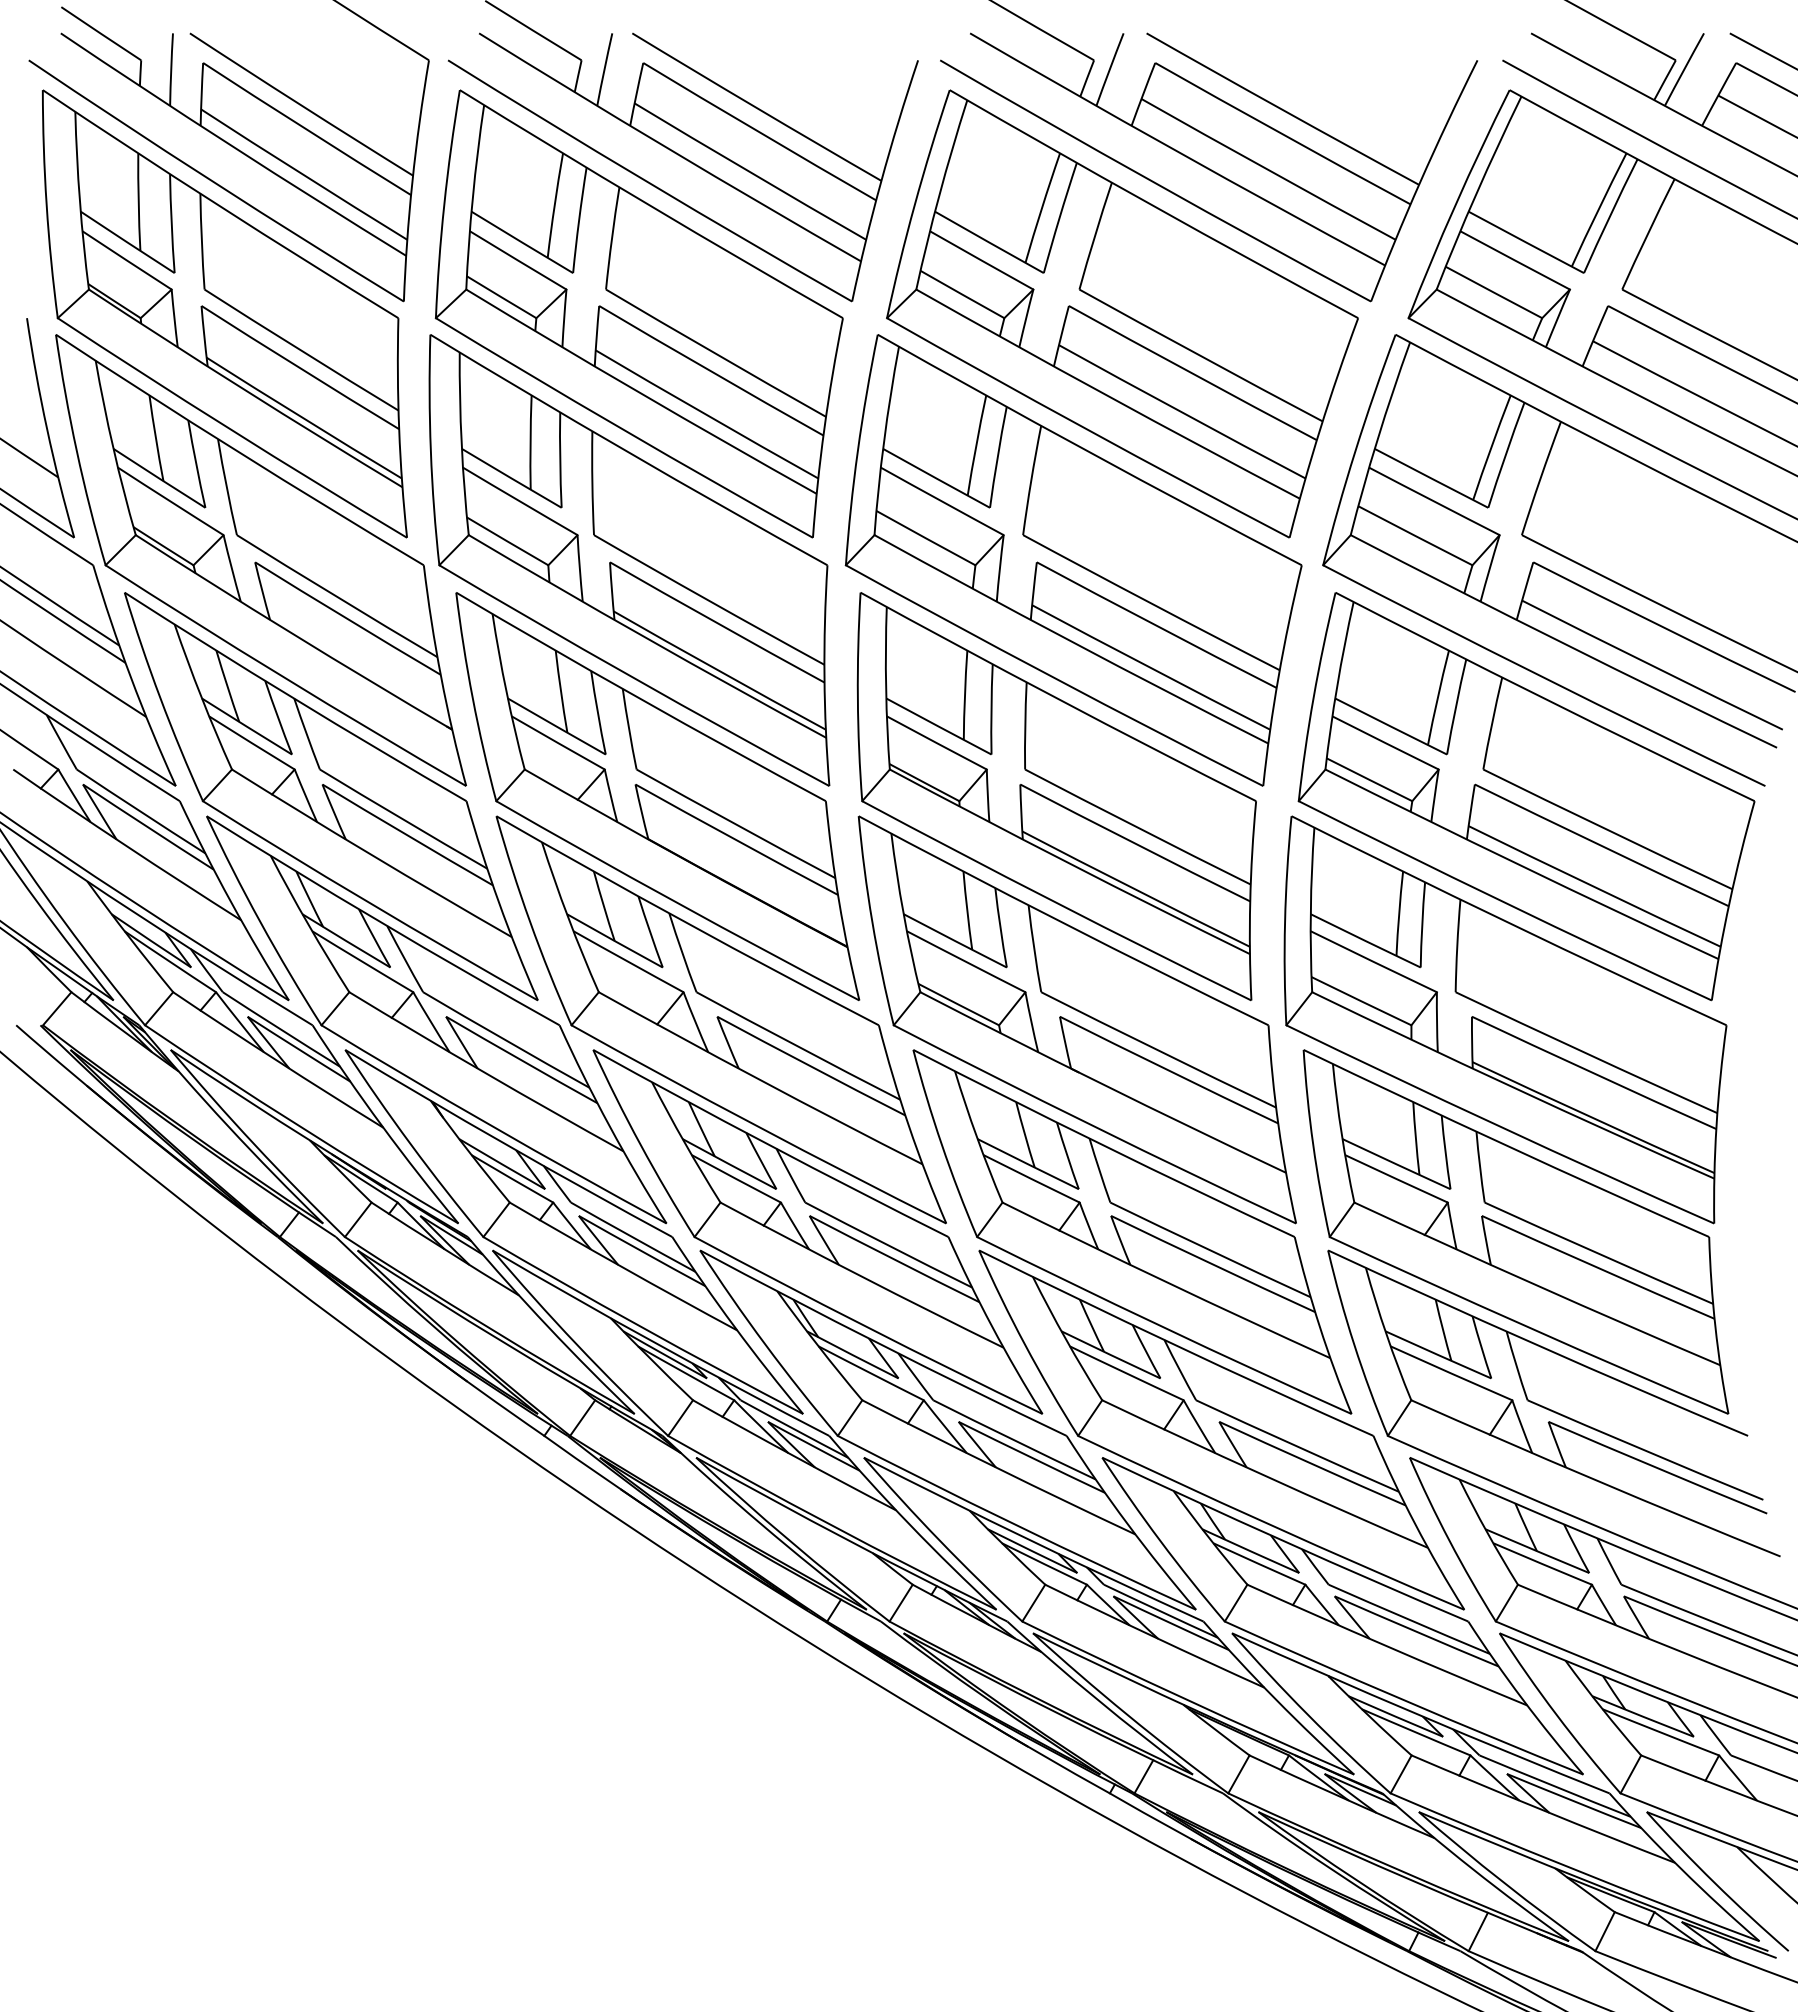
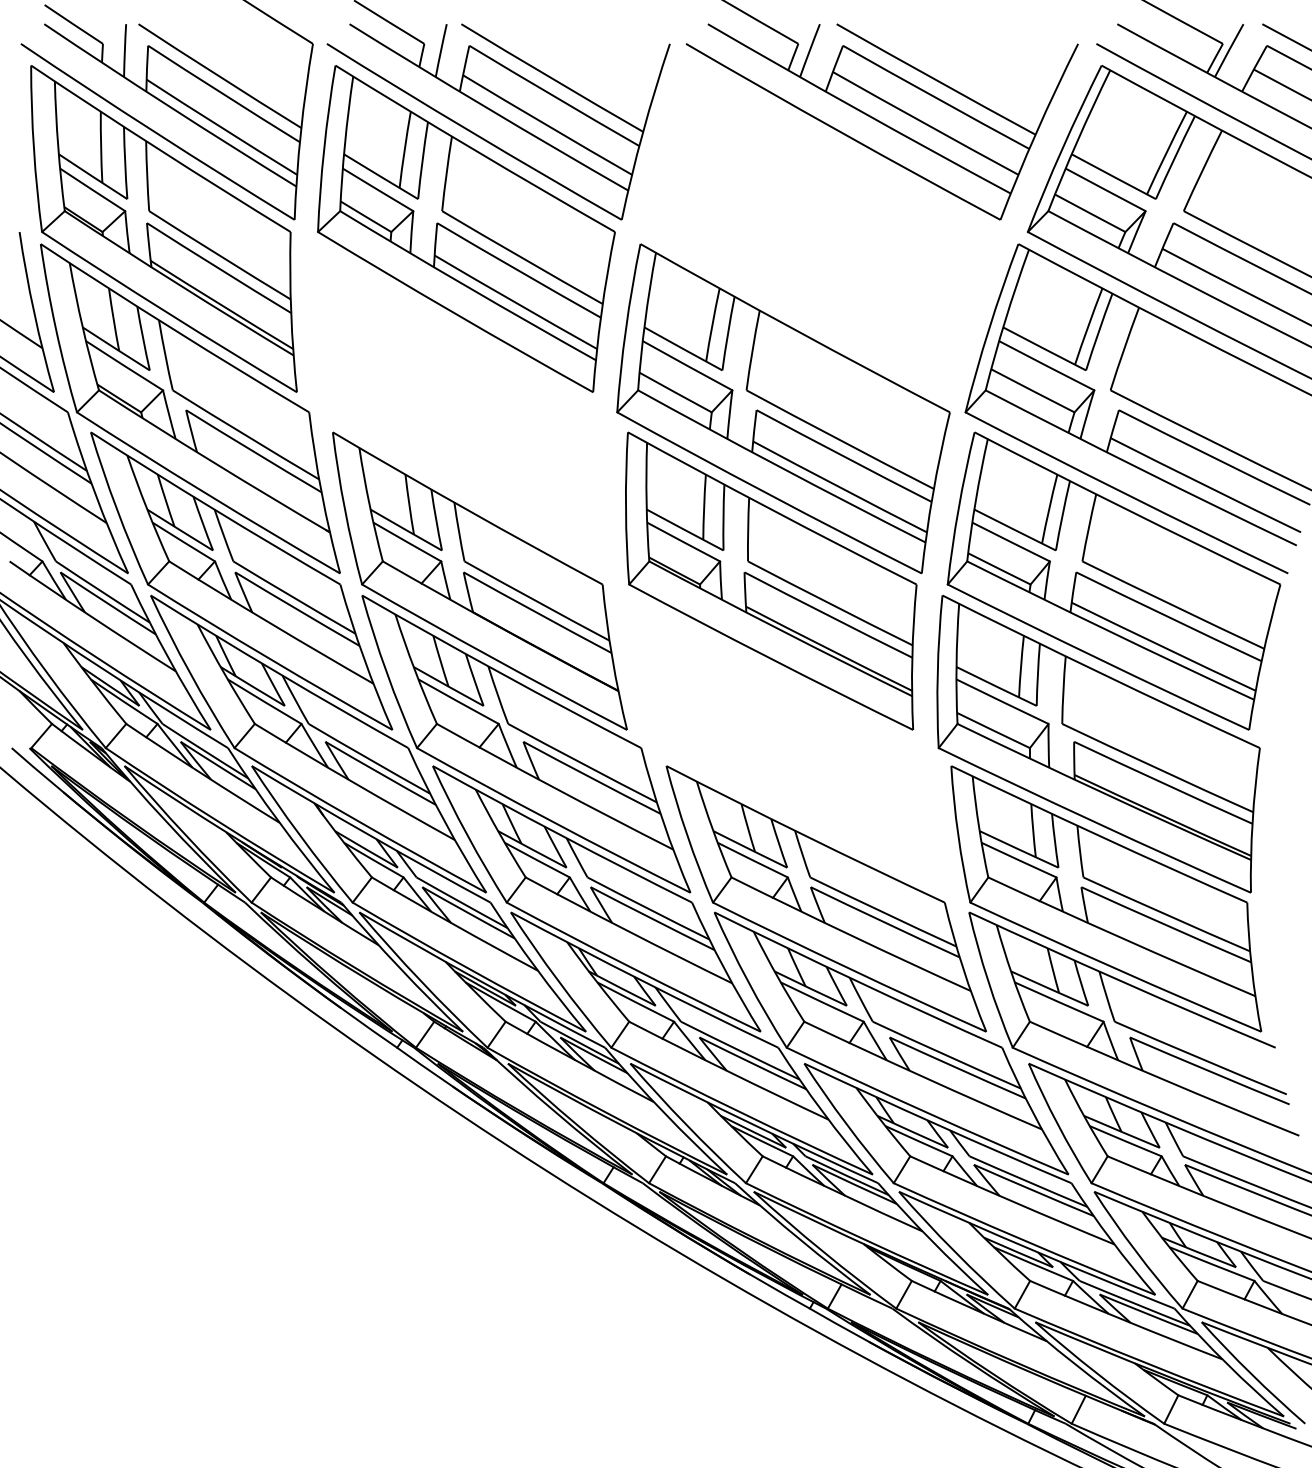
part: (1122, 313) -> (819, 228), removed
part: (629, 560) -> (459, 408), removed
part: (1076, 1019) -> (785, 743), removed

